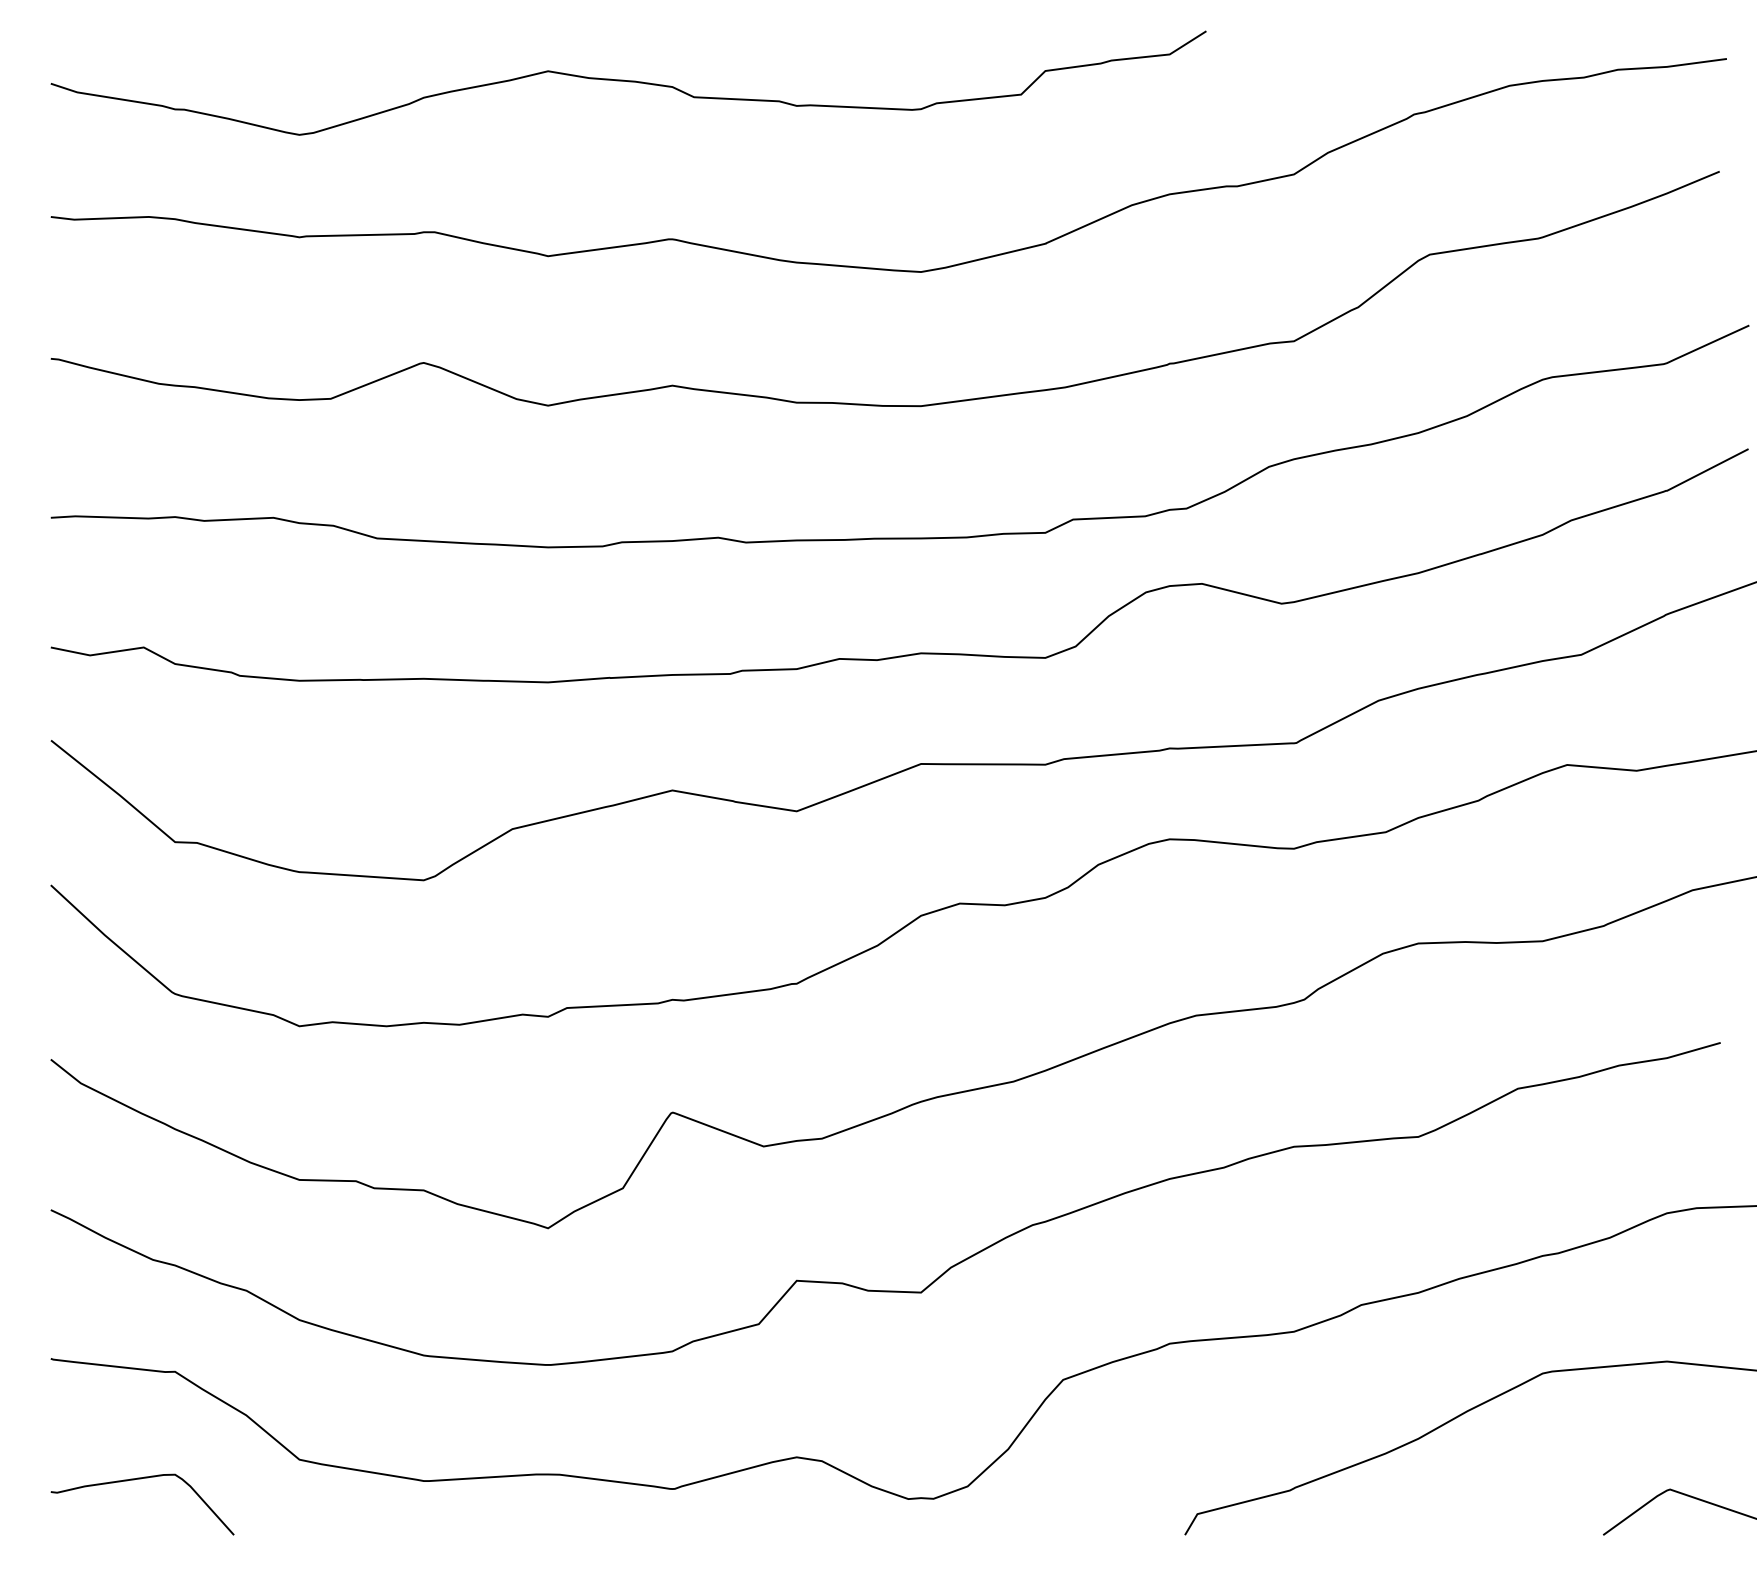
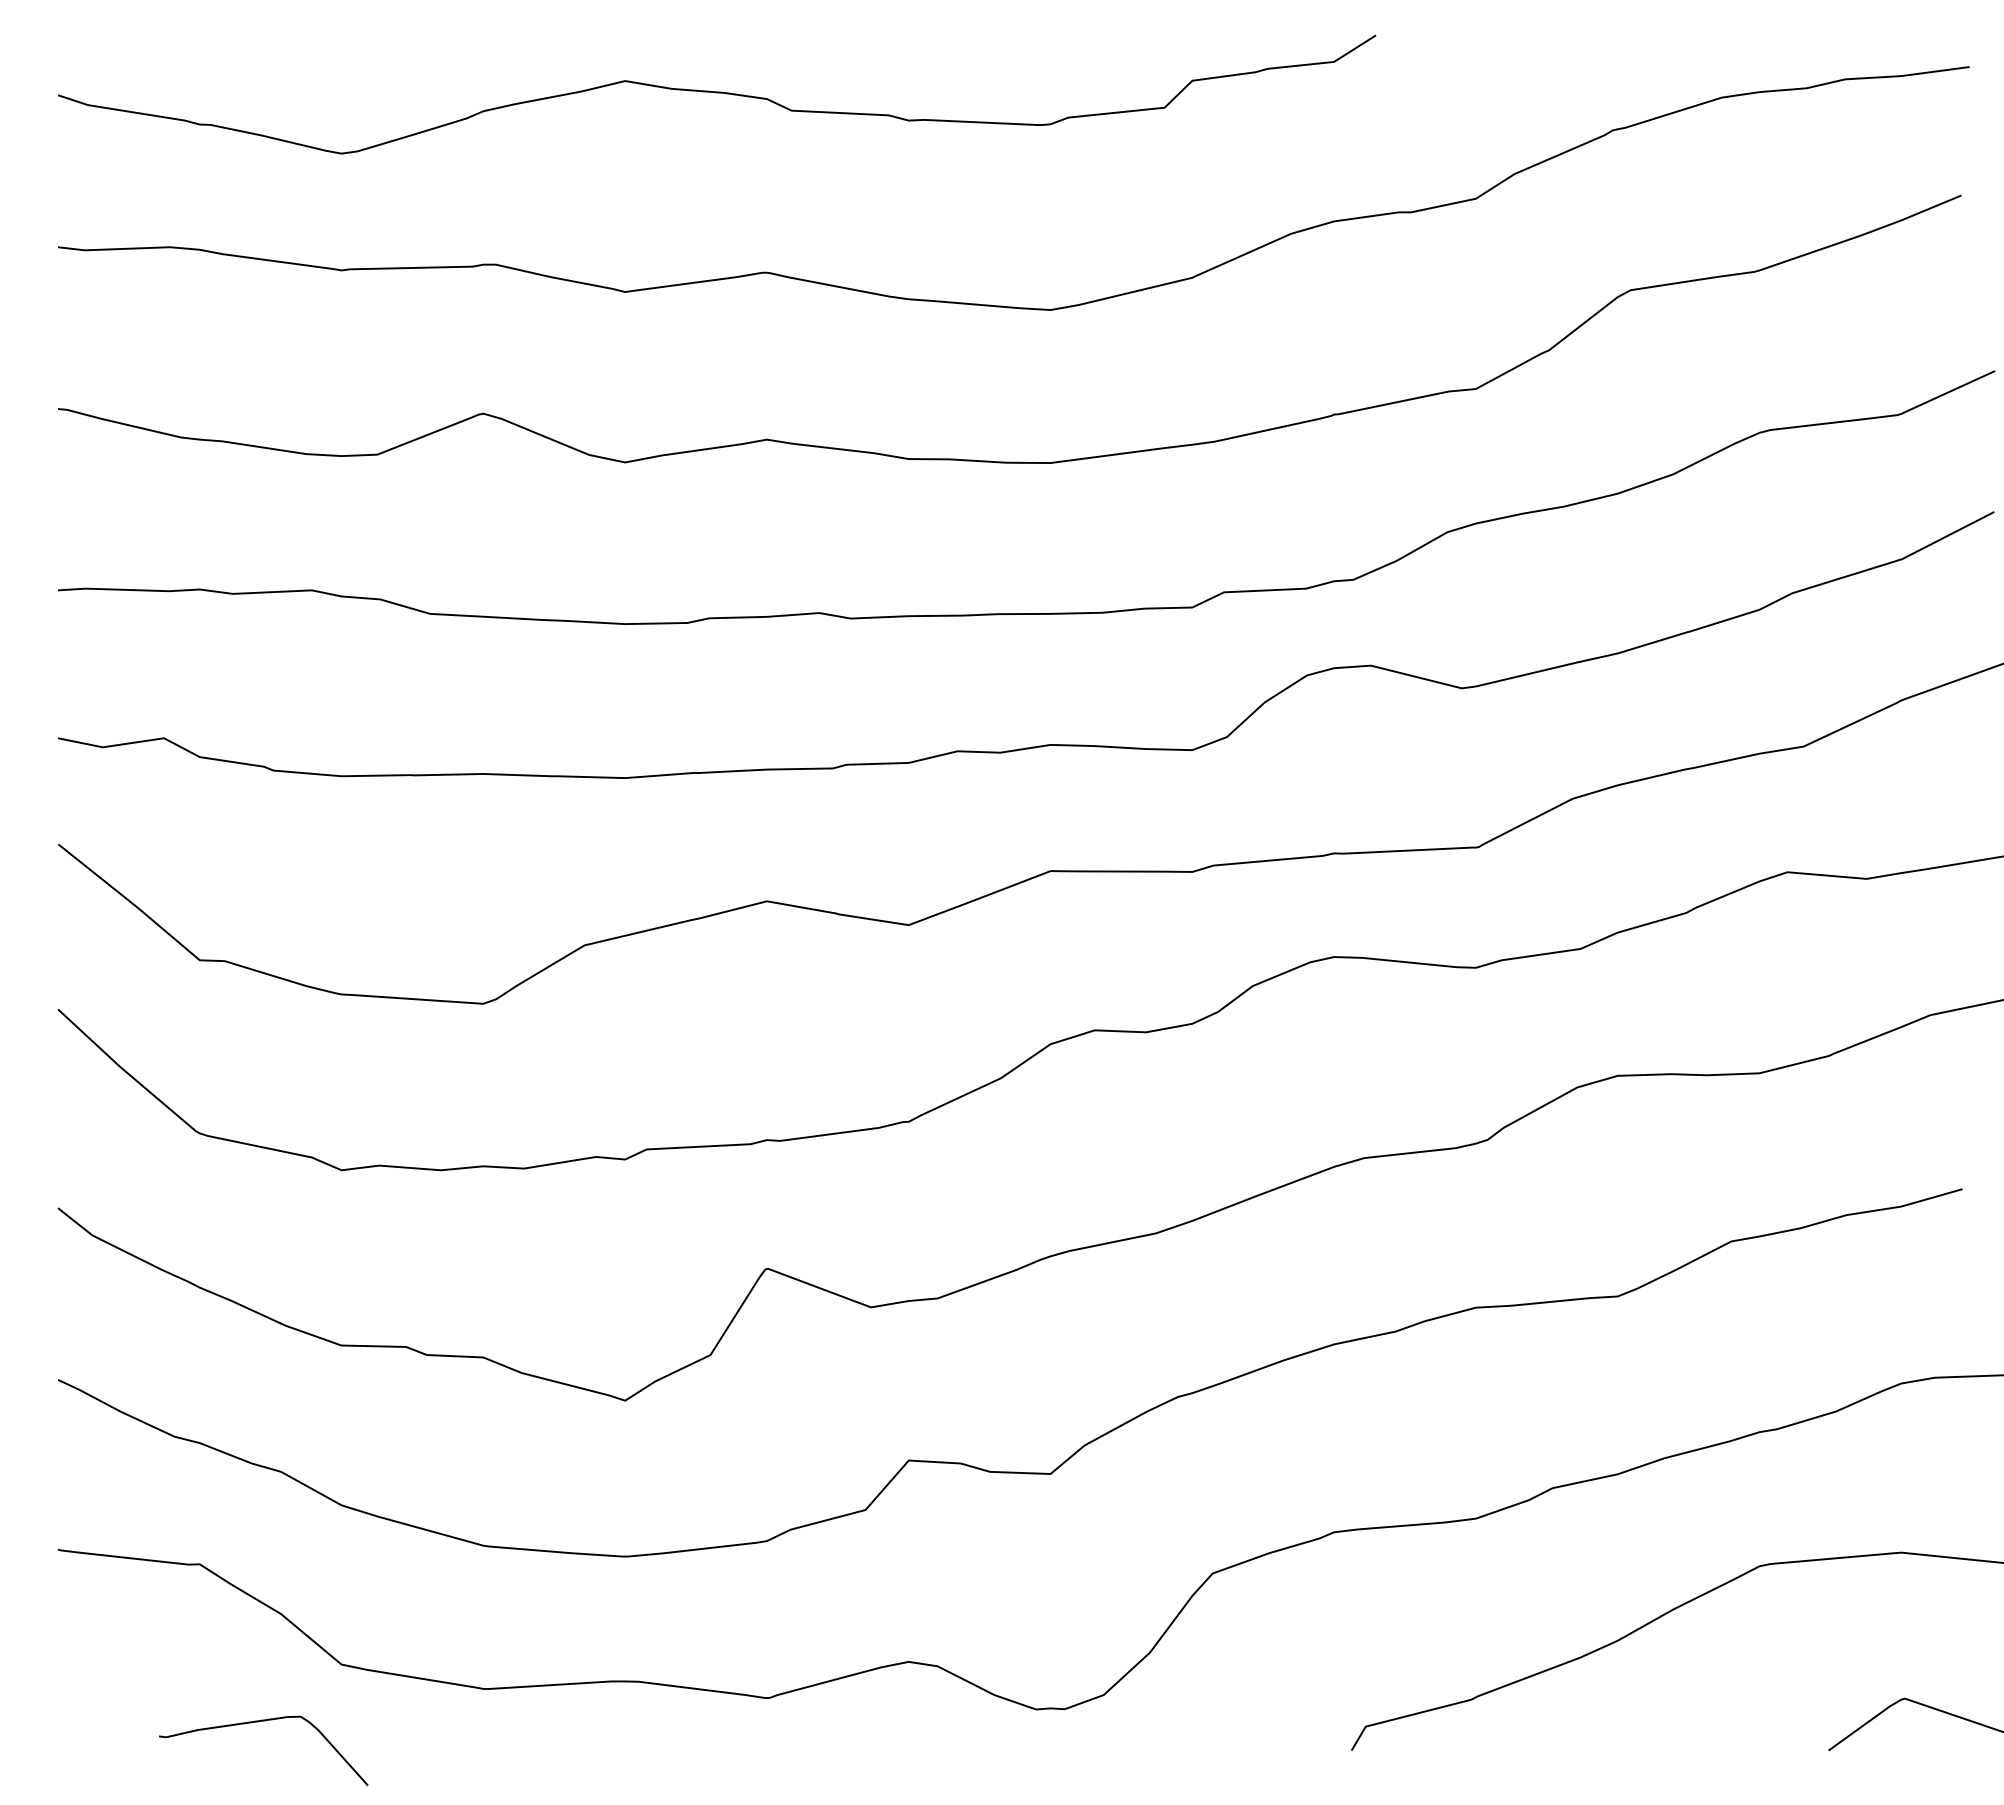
curve: (138, 1479) -> (258, 1722), moved

